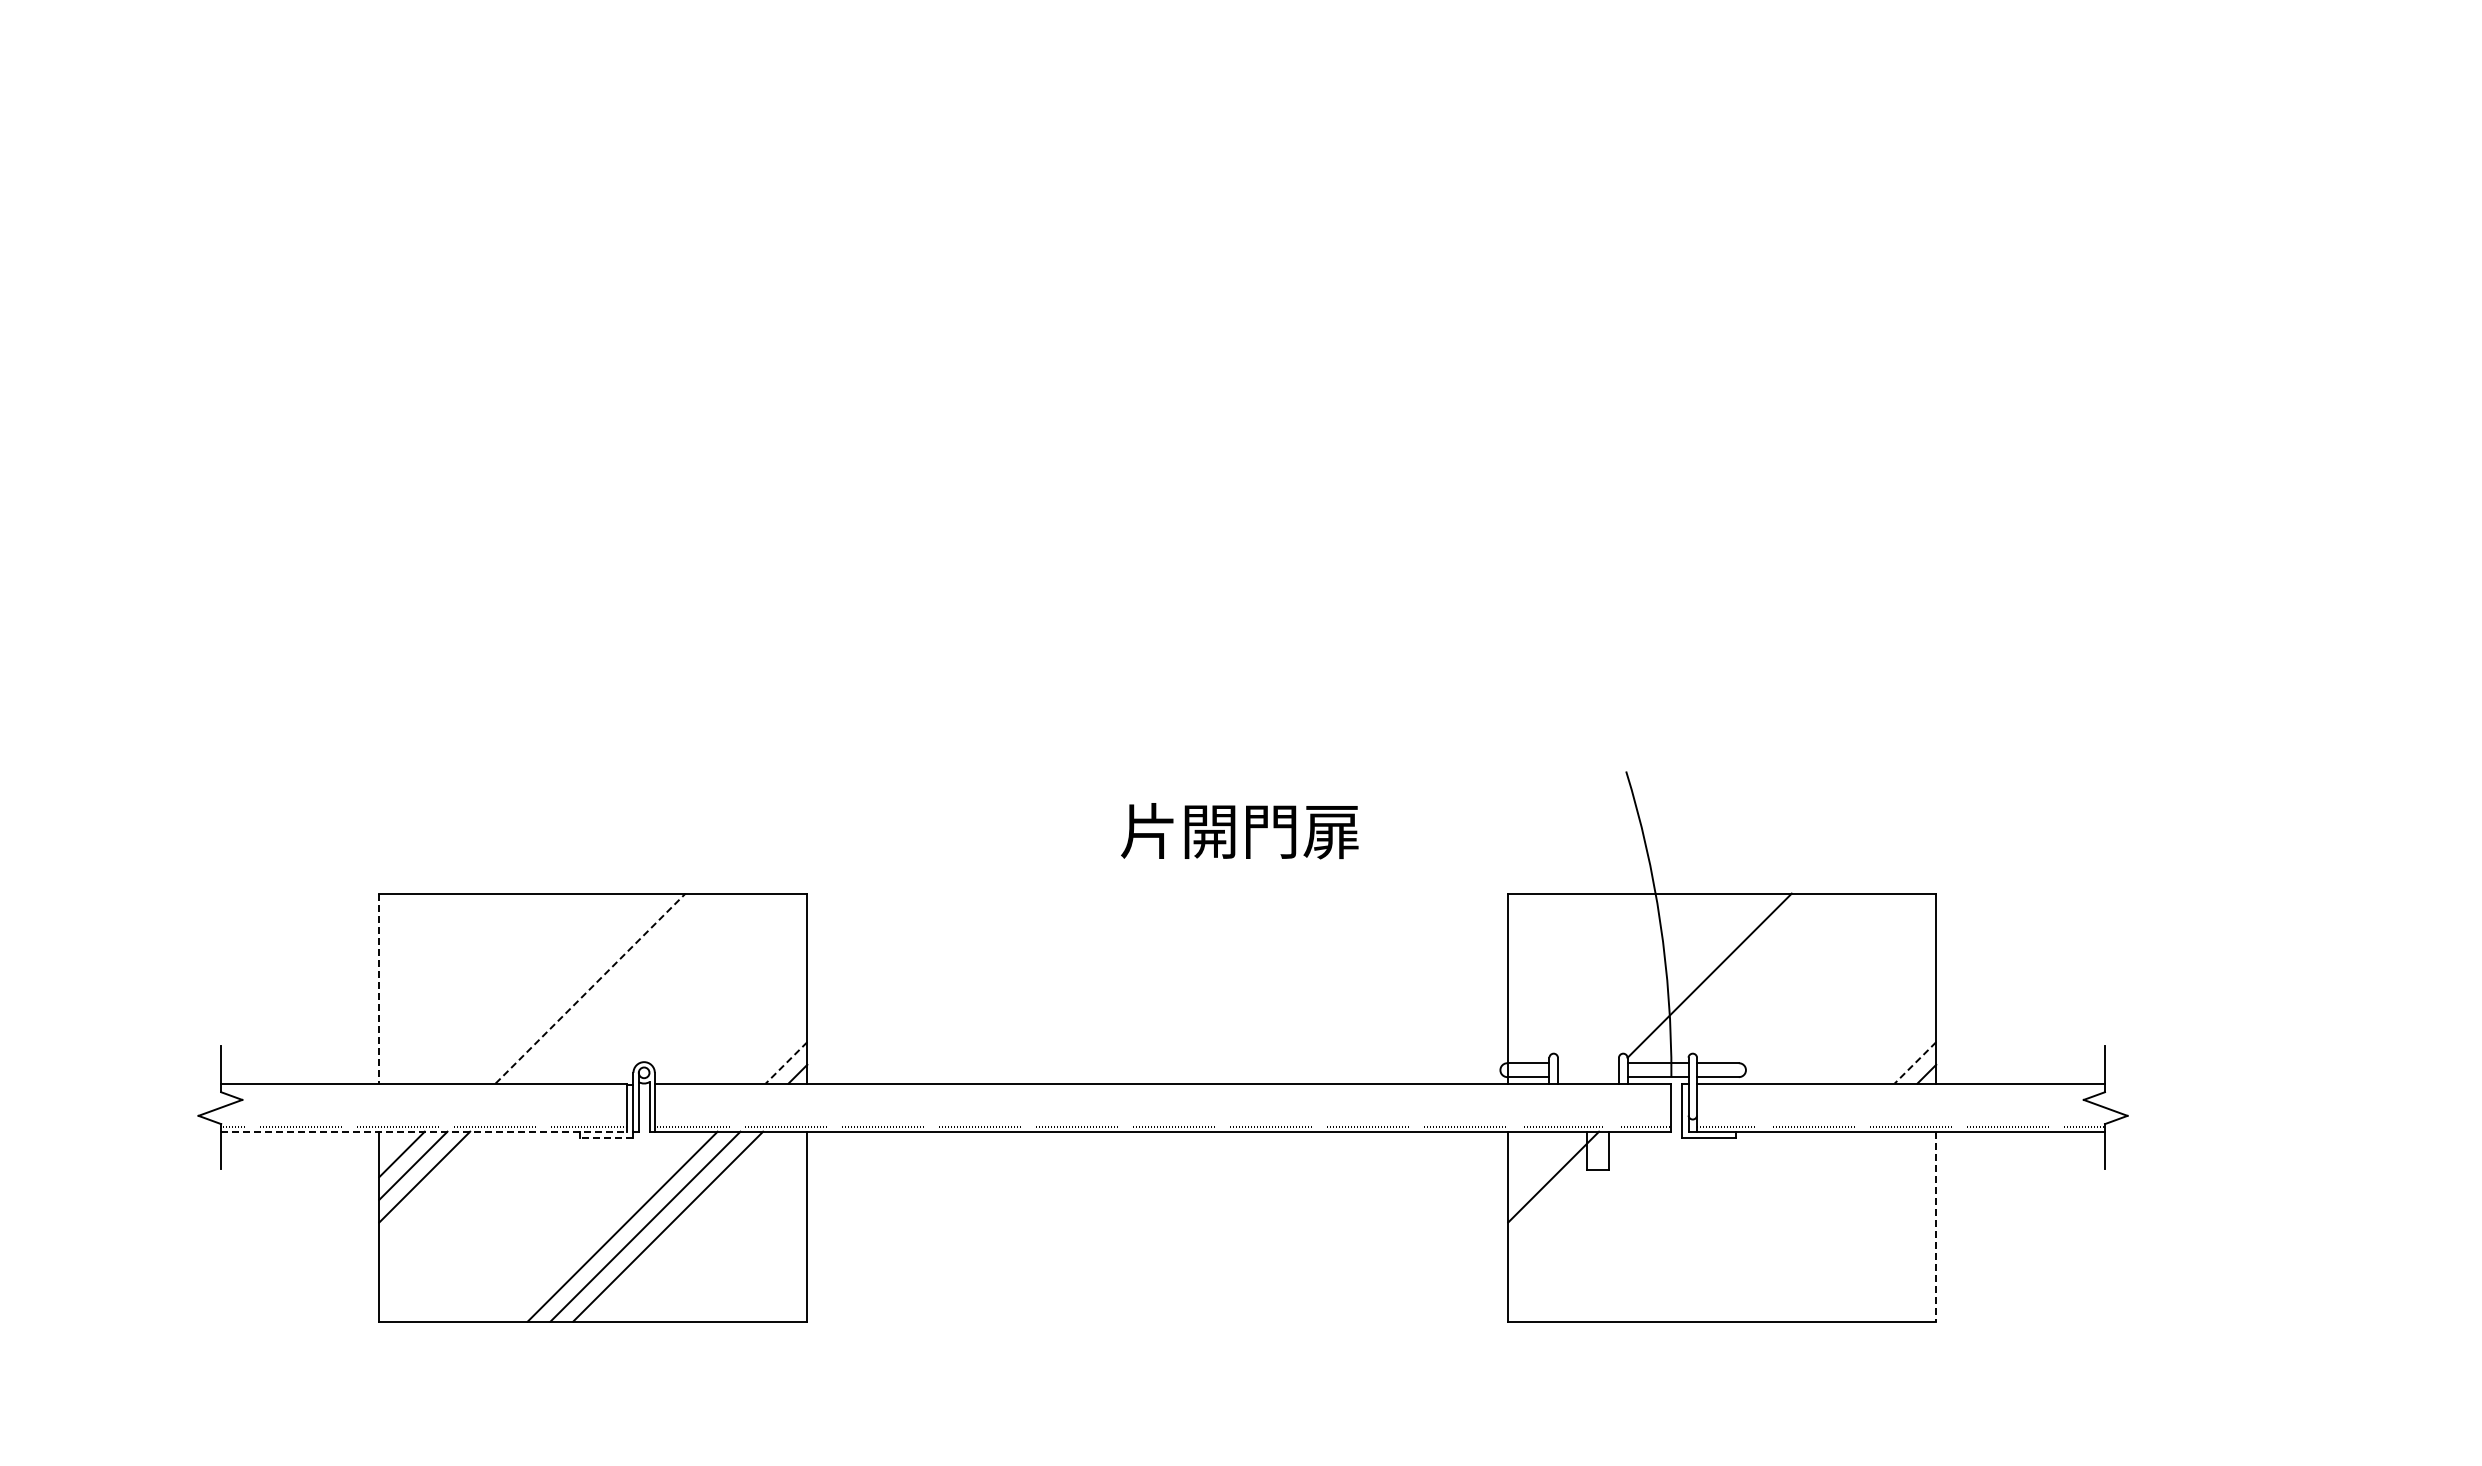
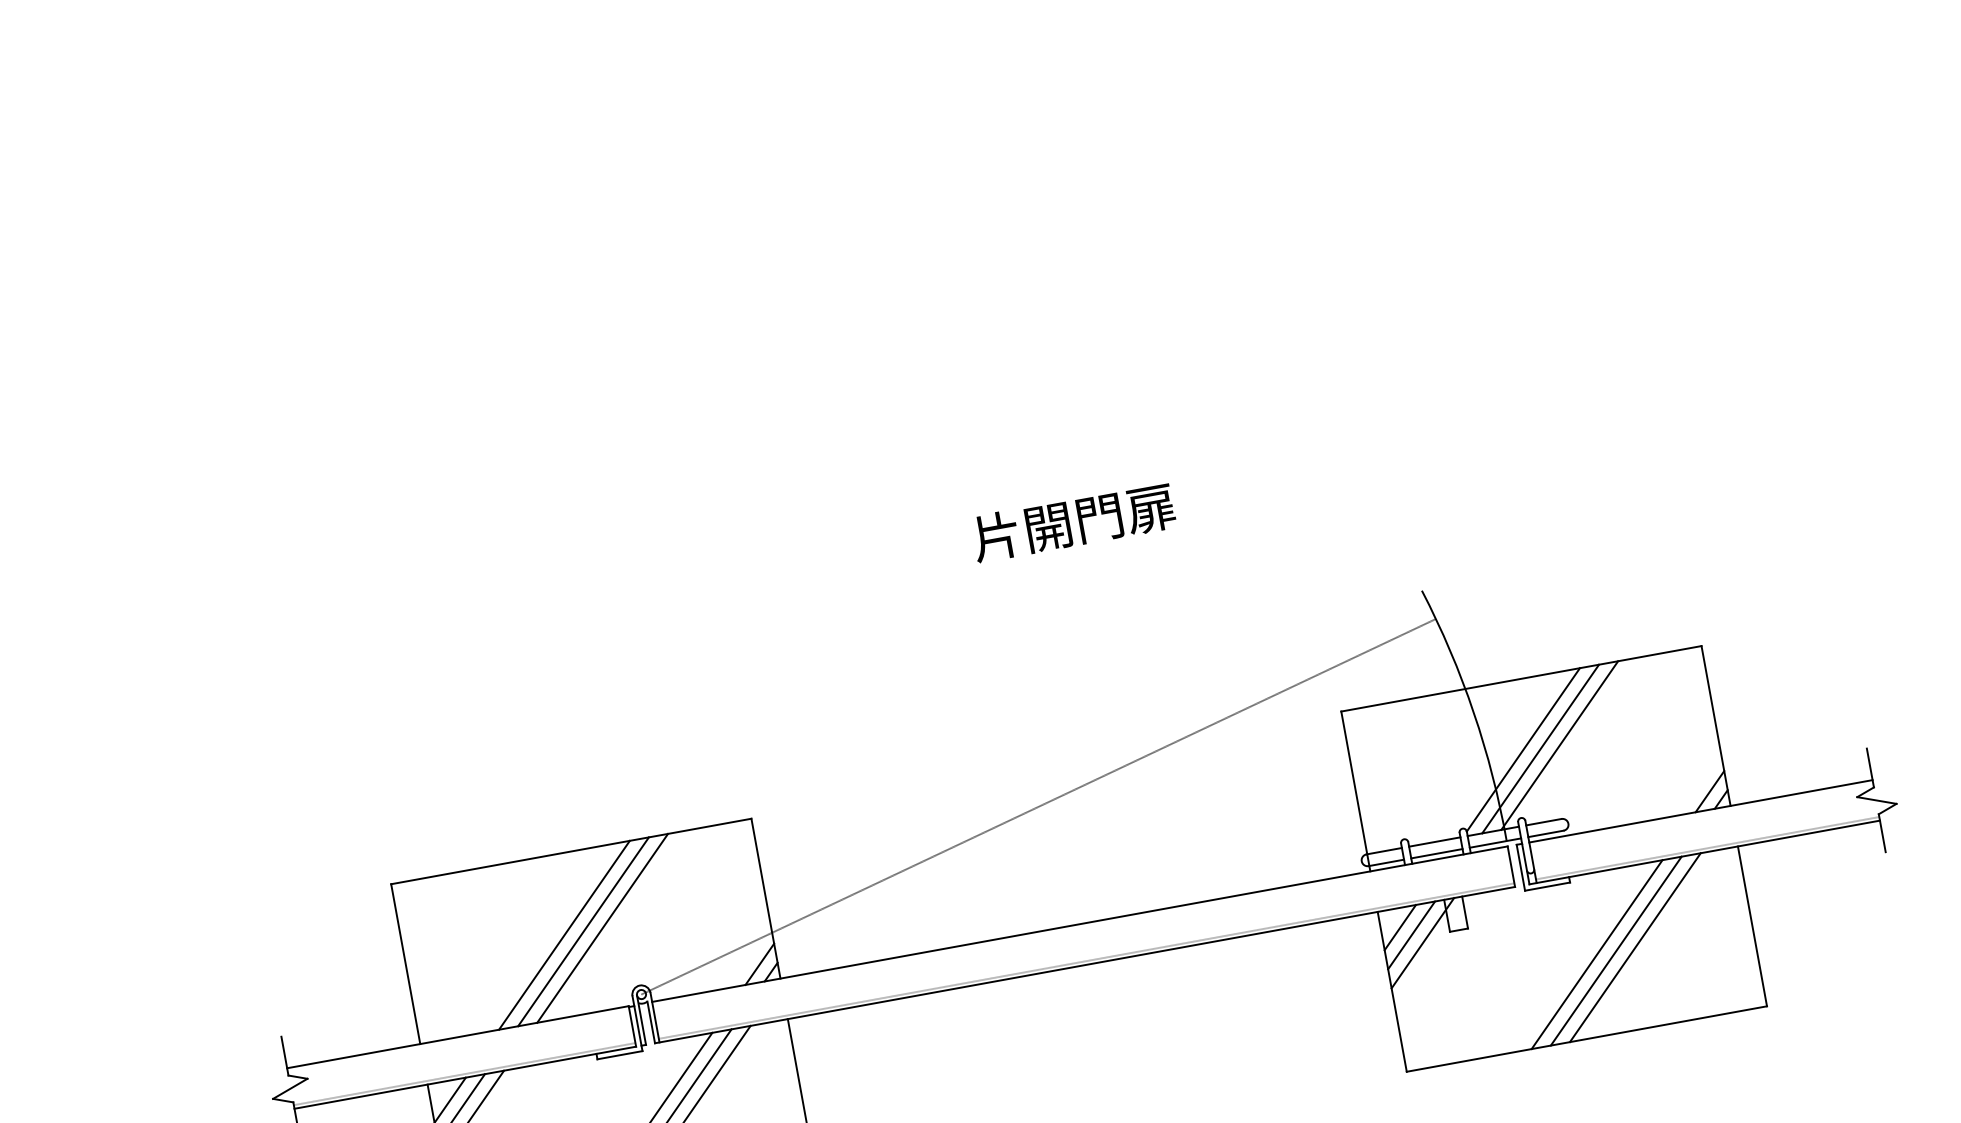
text: (1239, 831) -> (1073, 522), moved
line: (1140, 939) -> (1038, 806), added
line: (1729, 978) -> (1540, 749), added
line: (1752, 978) -> (1559, 745), added
line: (379, 988) -> (405, 964), dashed -> solid
line: (567, 988) -> (564, 935), added
line: (590, 988) -> (583, 931), dashed -> solid
line: (613, 988) -> (602, 928), added
line: (786, 1063) -> (759, 964), dashed -> solid
line: (1587, 1063) -> (1434, 842), added
line: (1915, 1063) -> (1710, 792), dashed -> solid
line: (1587, 1077) -> (1436, 854), added
line: (424, 1131) -> (465, 1077), dashed -> solid
line: (606, 1138) -> (619, 1055), dashed -> solid
line: (1530, 1154) -> (1399, 927), added
line: (1542, 1165) -> (1411, 935), added
line: (1751, 1226) -> (1596, 954), added
line: (1774, 1226) -> (1616, 950), added
line: (1797, 1226) -> (1635, 947), added
line: (1936, 1226) -> (1752, 926), dashed -> solid

